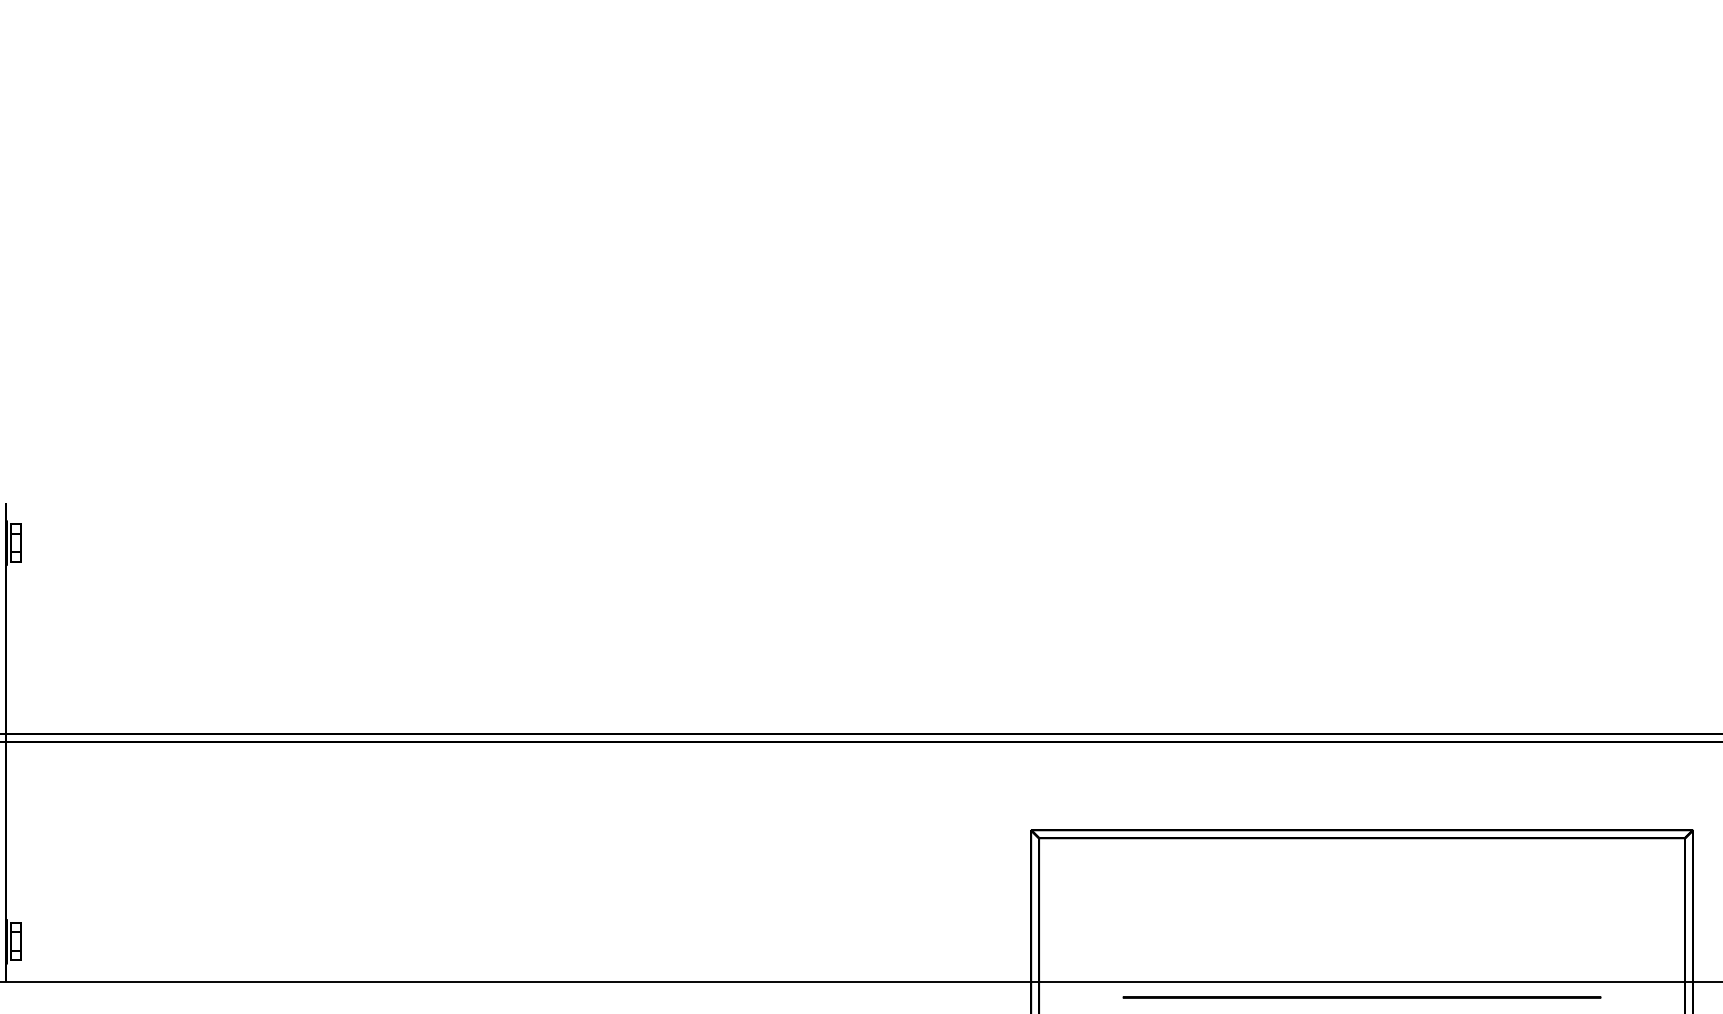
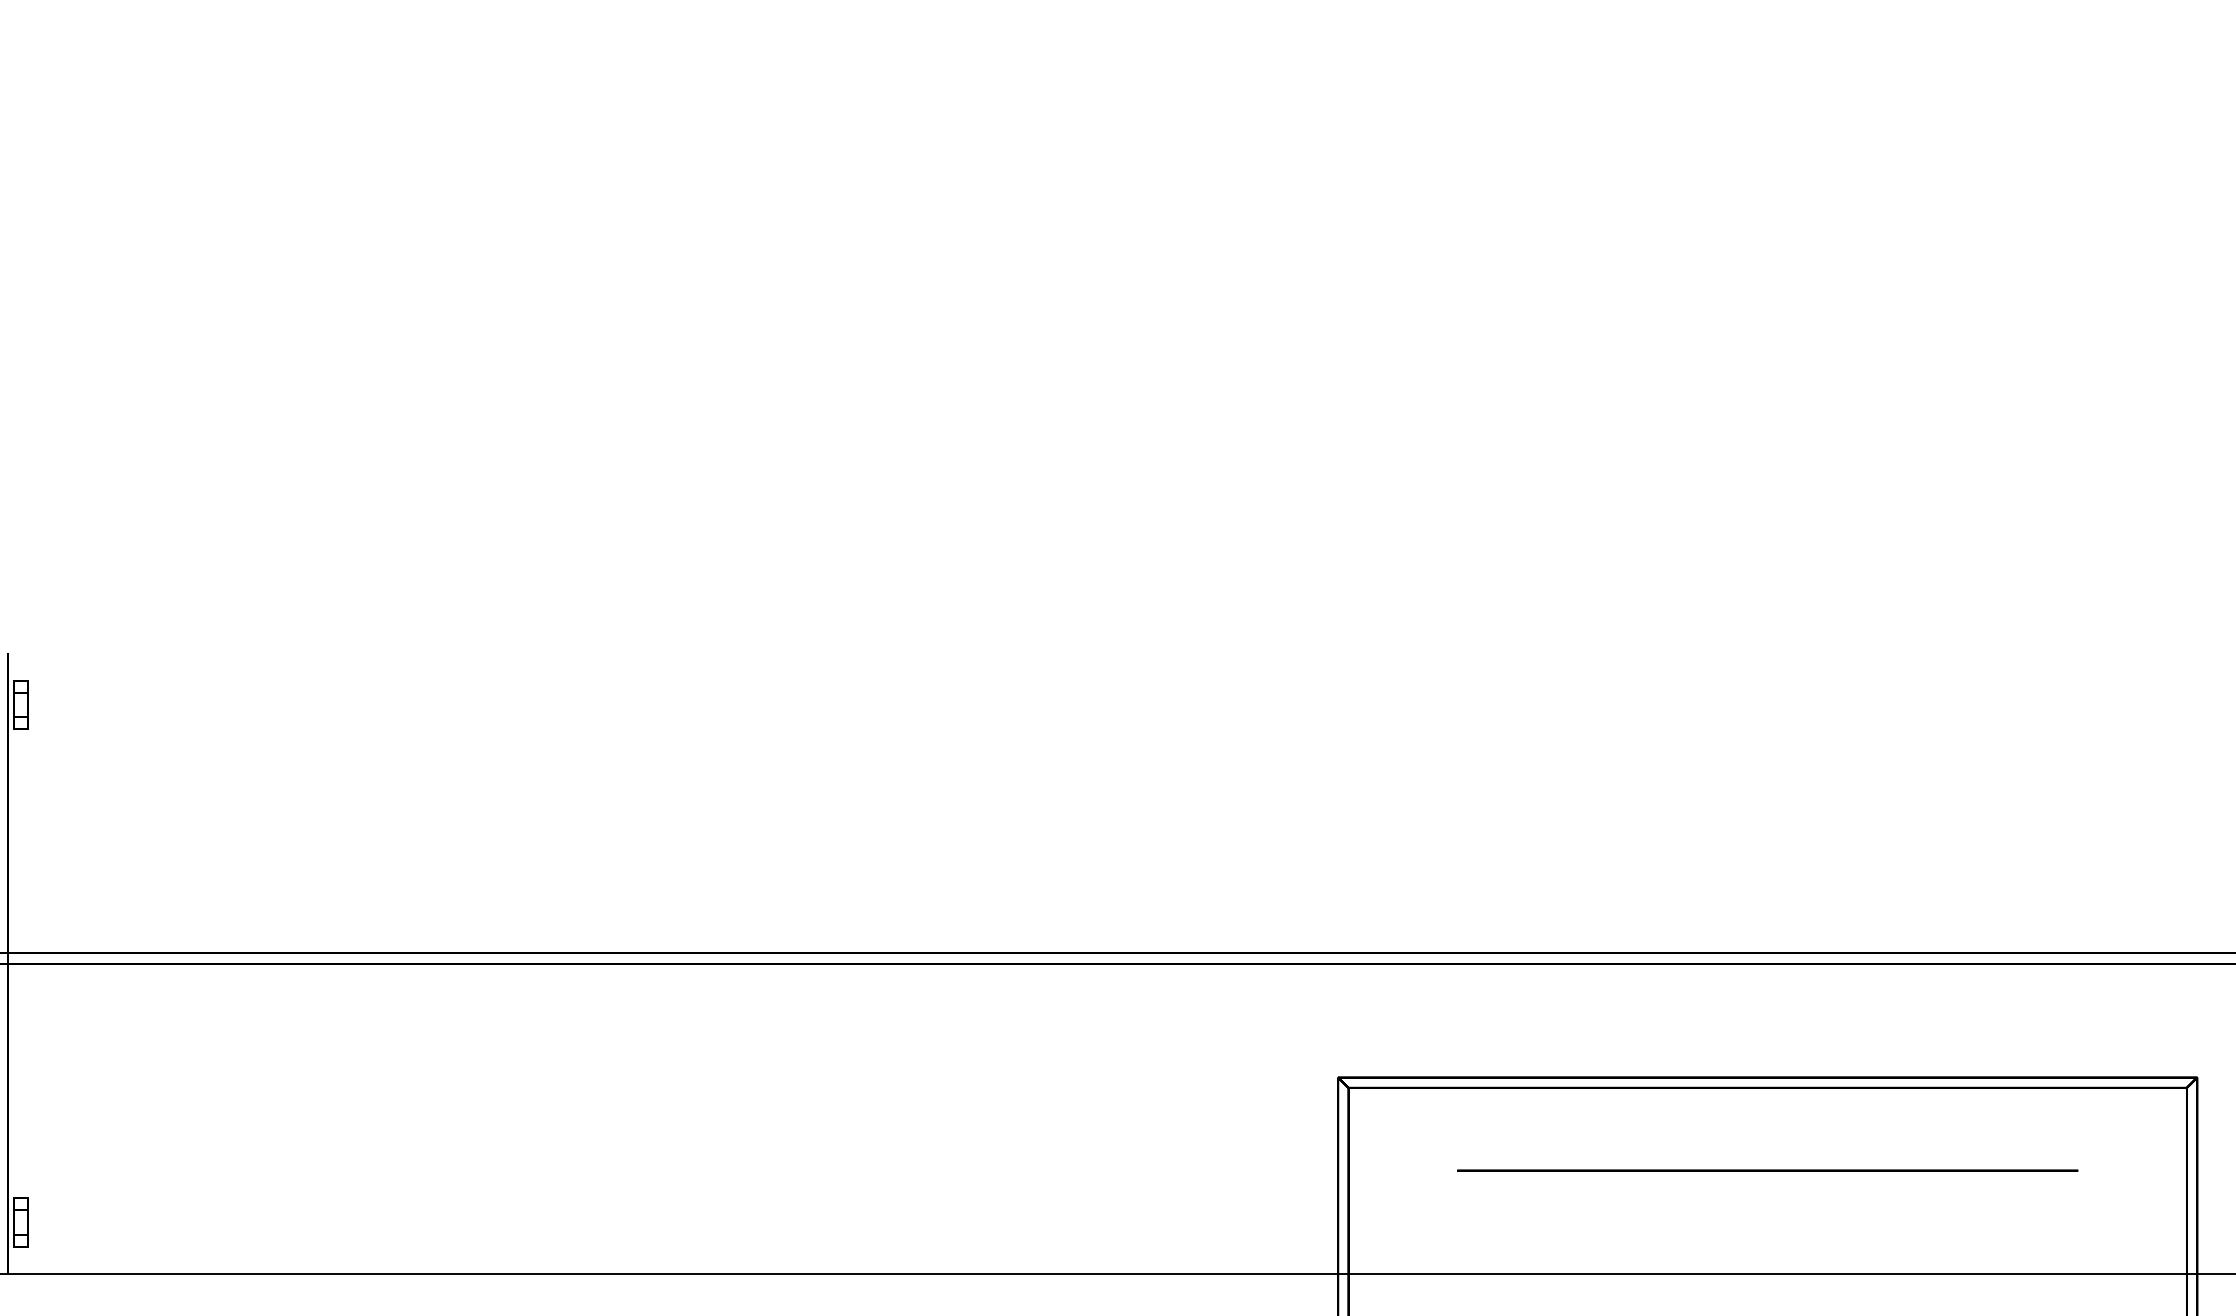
circle: (1361, 997) -> (1767, 1170), moved

